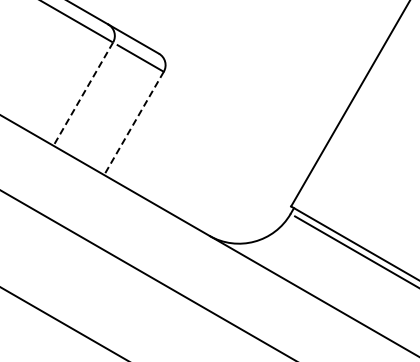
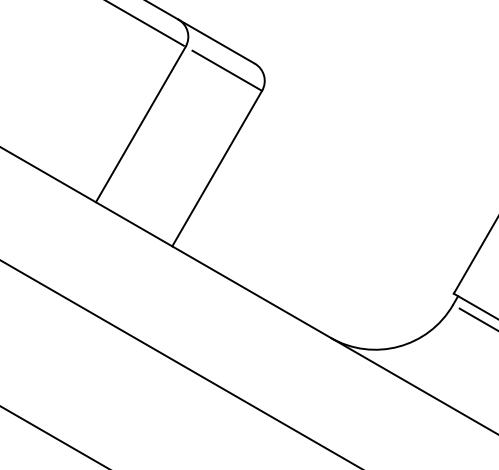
line: (83, 94) -> (141, 125), dashed -> solid
line: (134, 123) -> (217, 168), dashed -> solid

